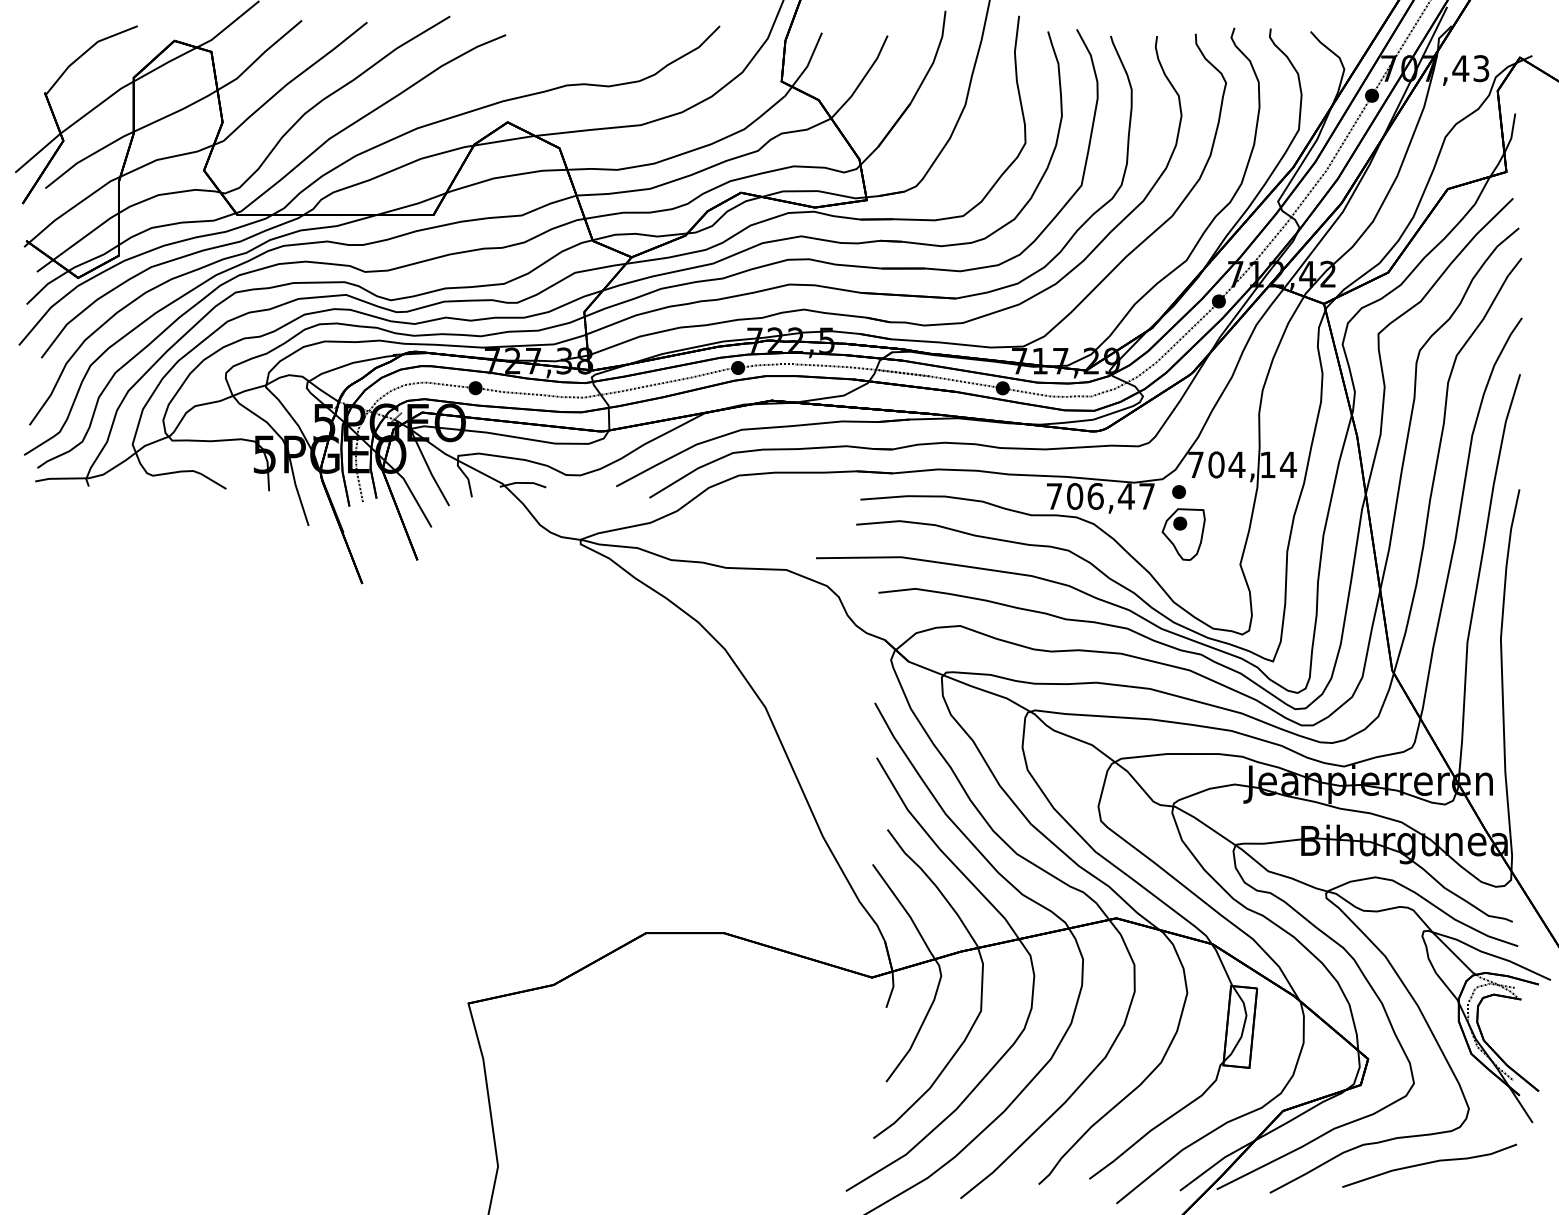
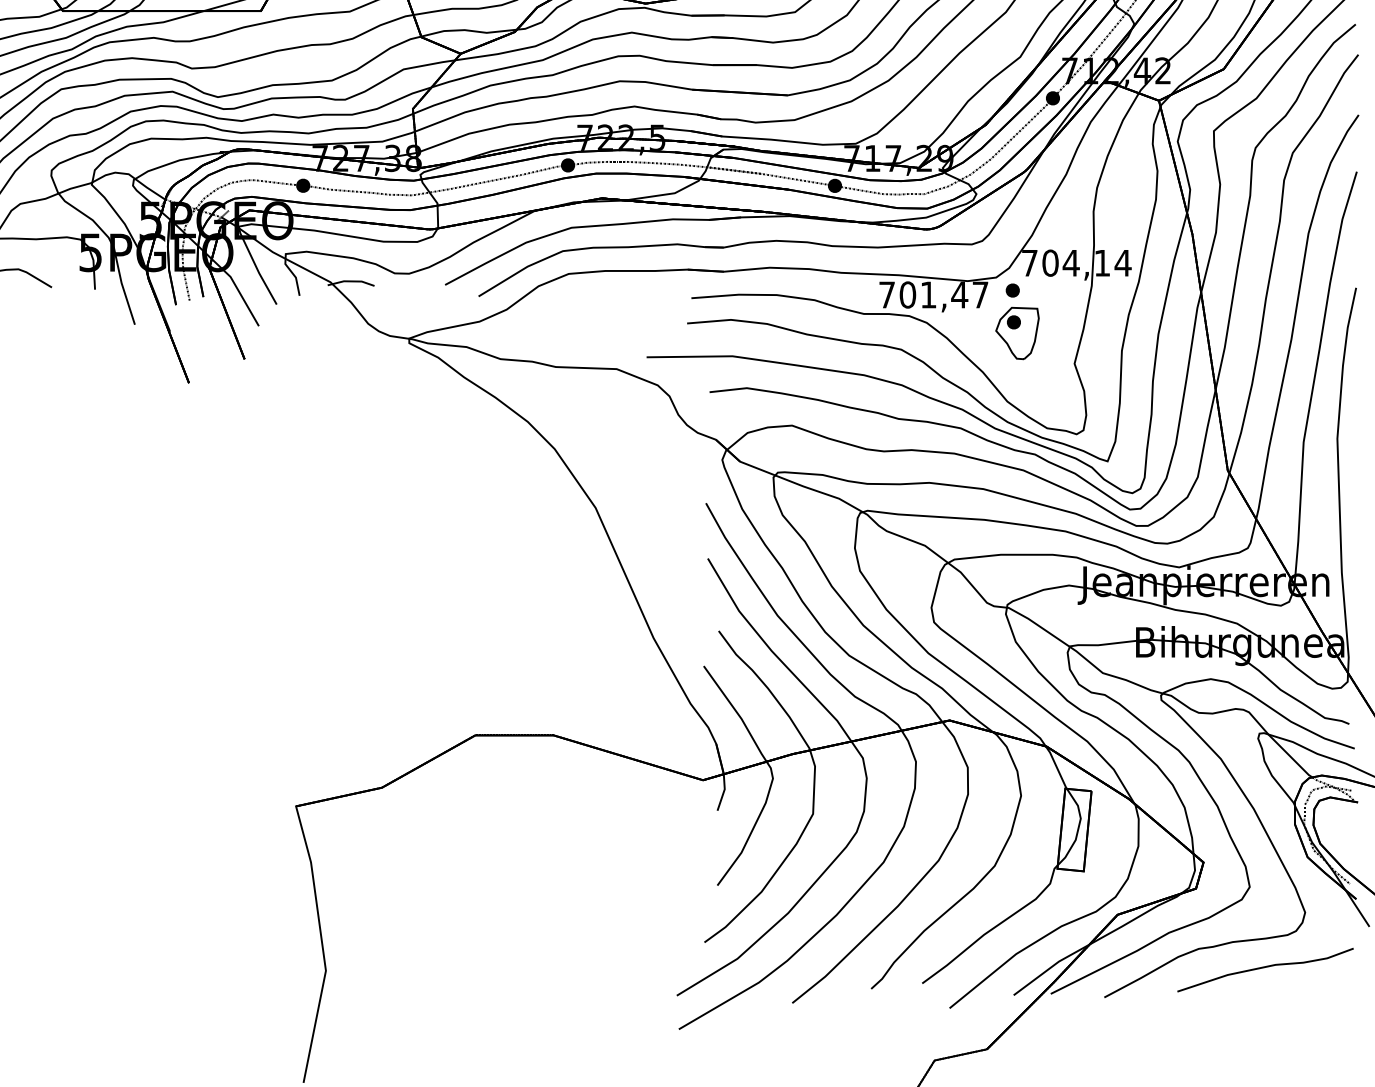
text: (1095, 496) -> (928, 295), 706,47 -> 701,47

